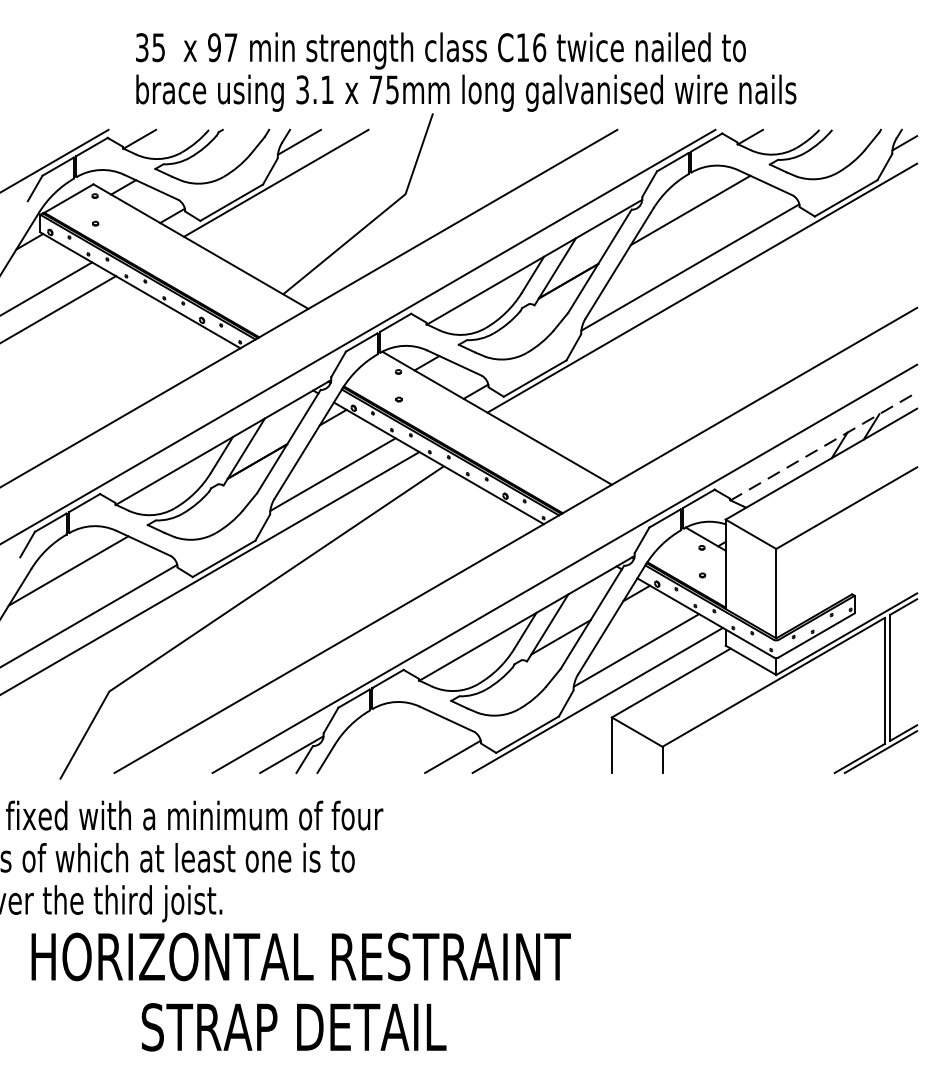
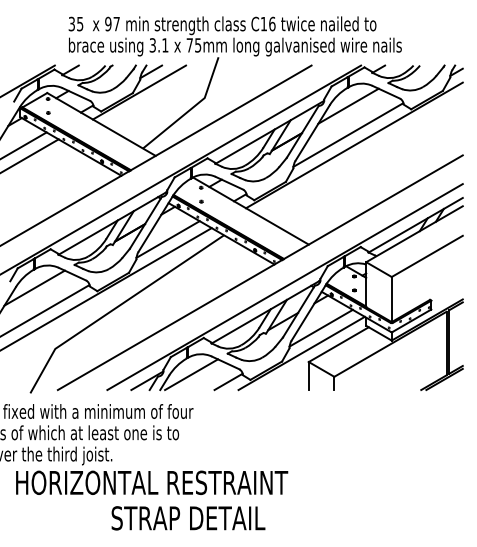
line: (823, 446) -> (415, 225), dashed -> solid
line: (379, 742) -> (191, 374), added
text: (294, 1027) -> (188, 518), moved

